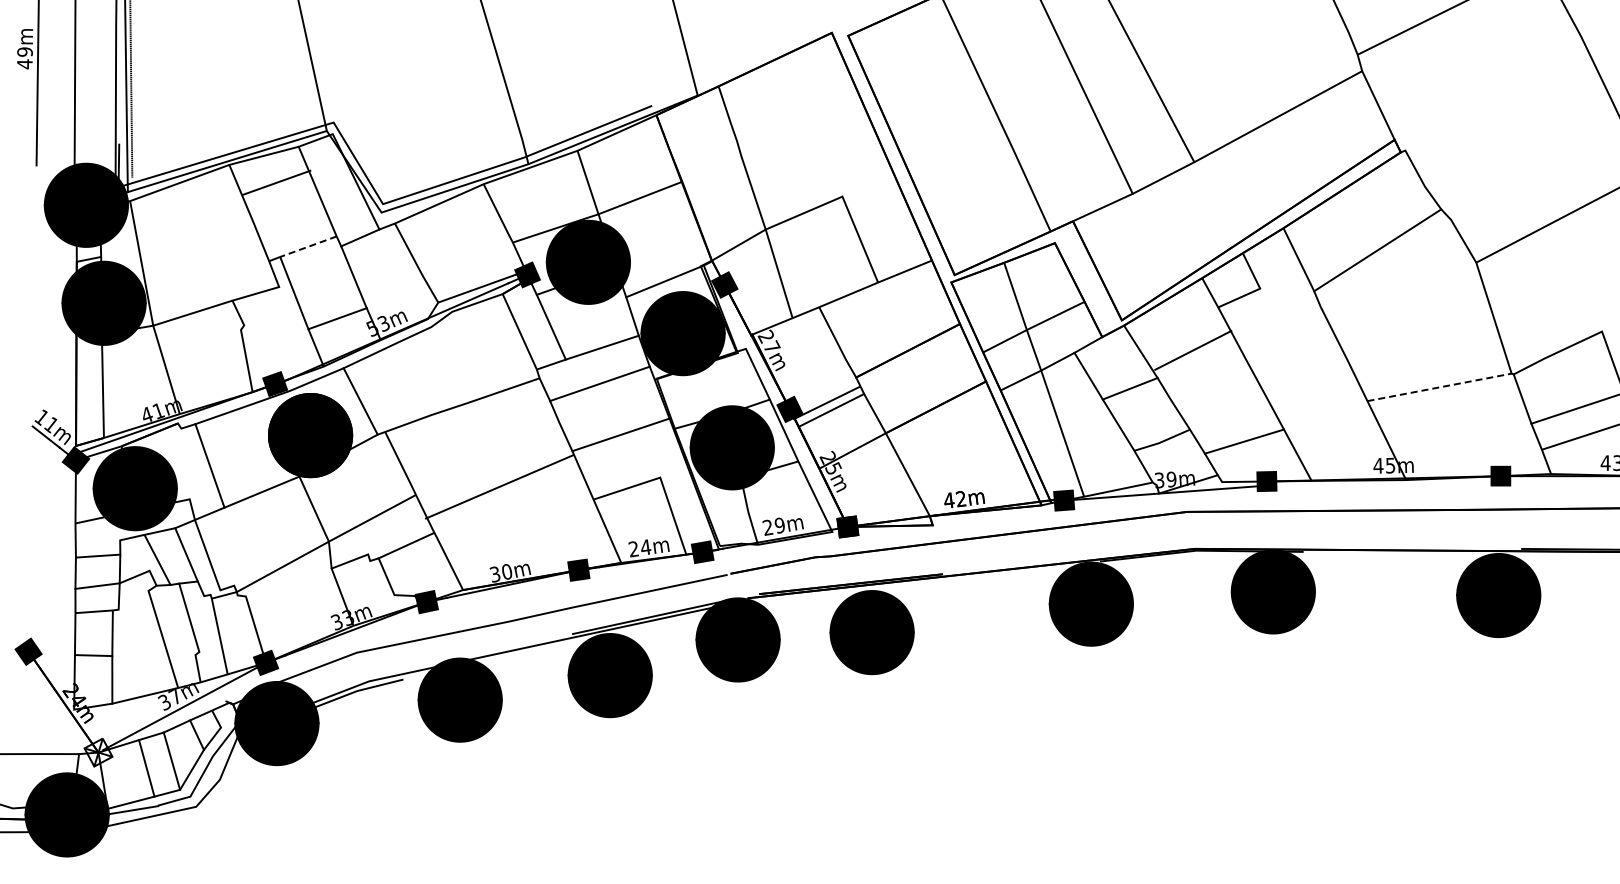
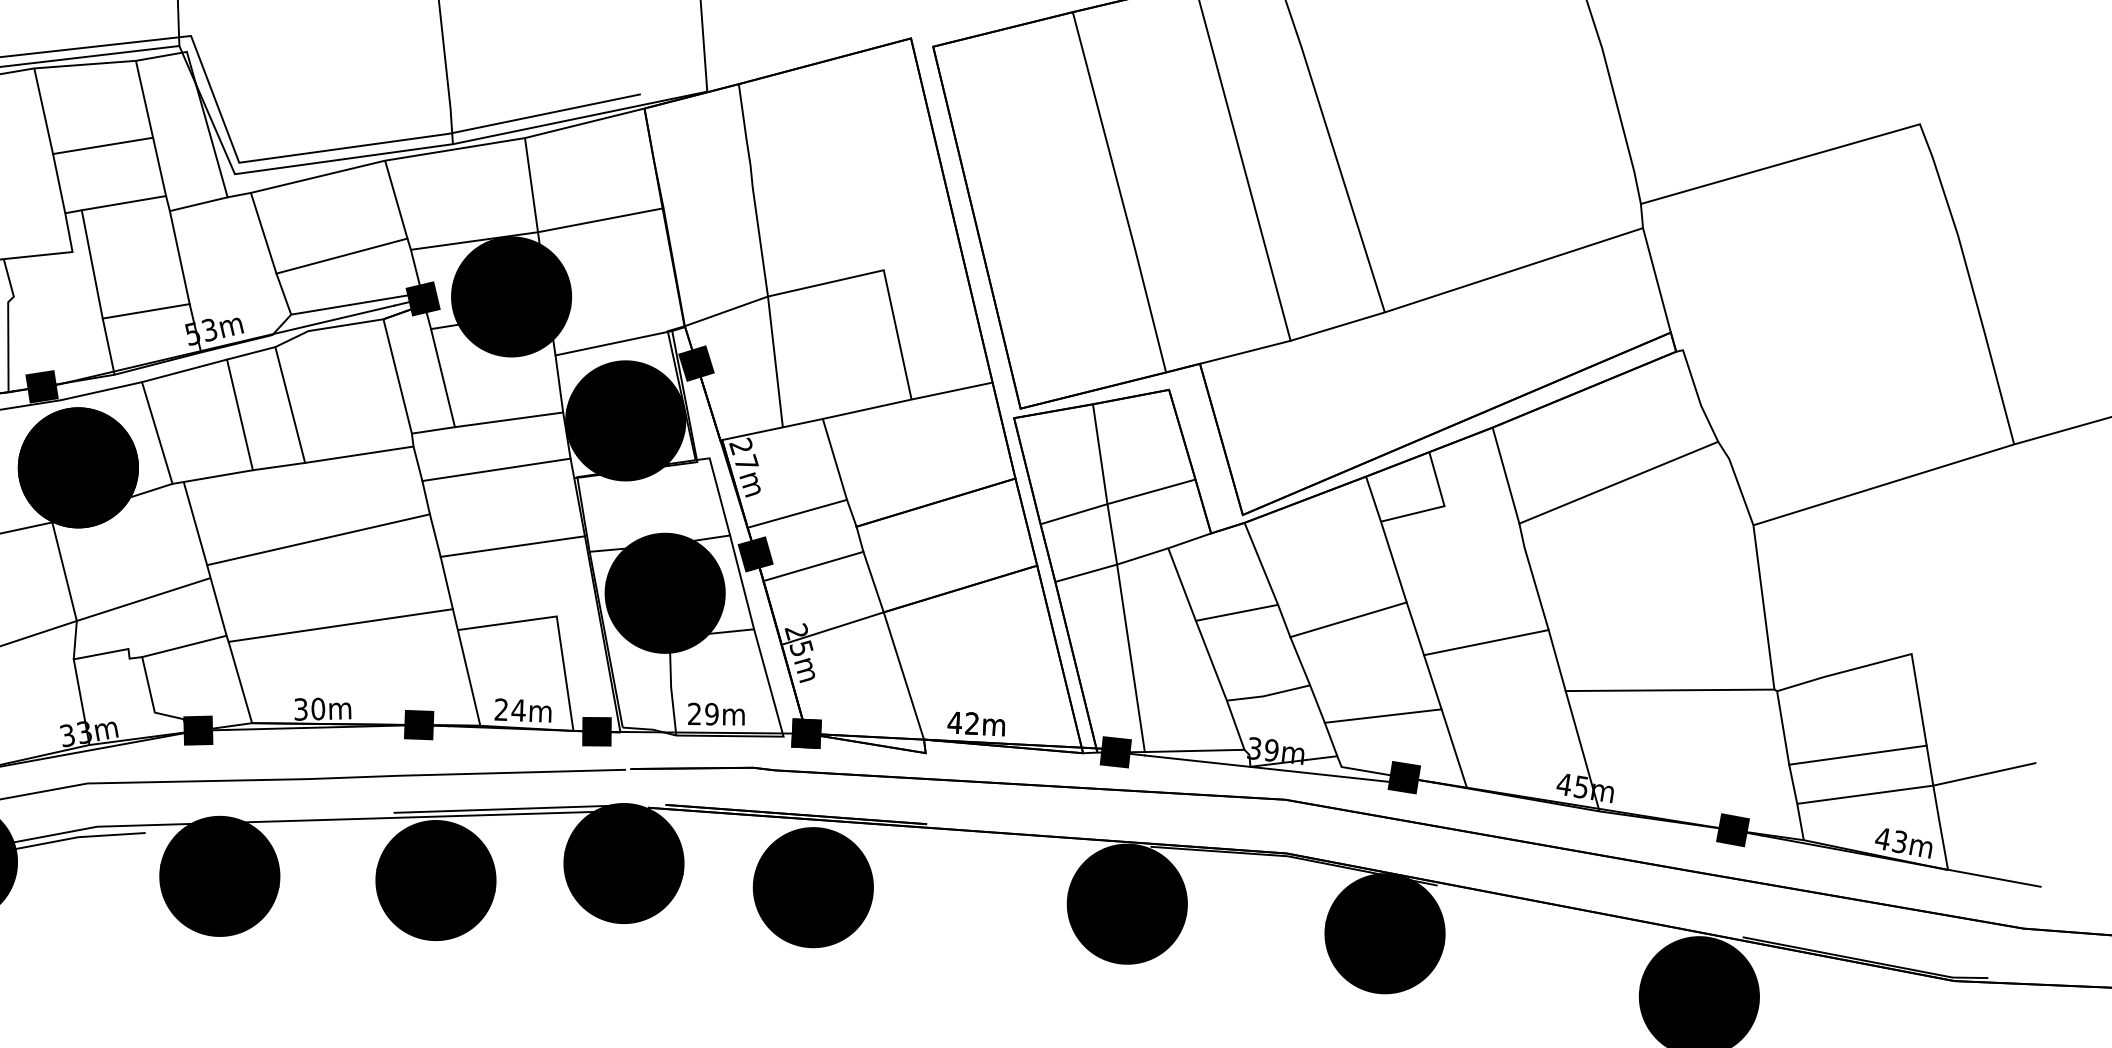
line: (276, 182) -> (102, 145), moved
line: (307, 246) -> (122, 202), dashed -> solid
line: (465, 255) -> (341, 255), added
line: (1193, 350) -> (1348, 619), moved
line: (448, 365) -> (289, 405), added
line: (1305, 377) -> (1485, 642), added
line: (415, 378) -> (239, 414), added
line: (1440, 387) -> (1671, 690), dashed -> solid
line: (826, 403) -> (797, 514), moved
line: (499, 486) -> (318, 539), moved
line: (511, 510) -> (340, 624), added

